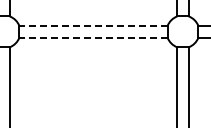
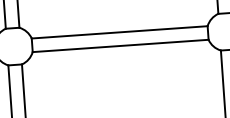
line: (93, 26) -> (119, 32), dashed -> solid
line: (93, 37) -> (120, 45), dashed -> solid

